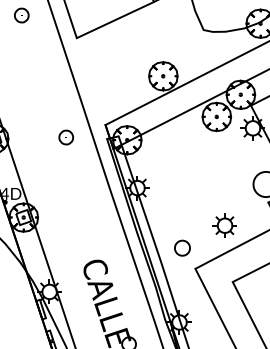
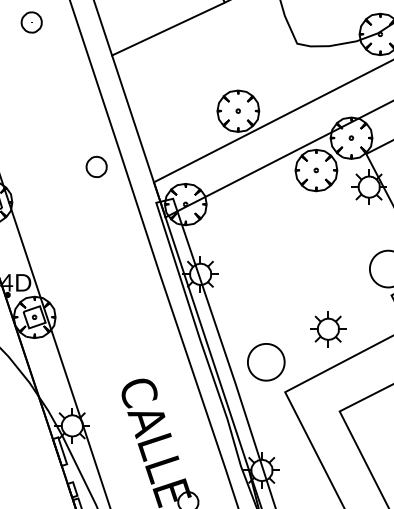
line: (90, 81) -> (132, 118), added
part: (65, 137) -> (95, 166), moved
part: (182, 247) -> (266, 361), size x1.67

